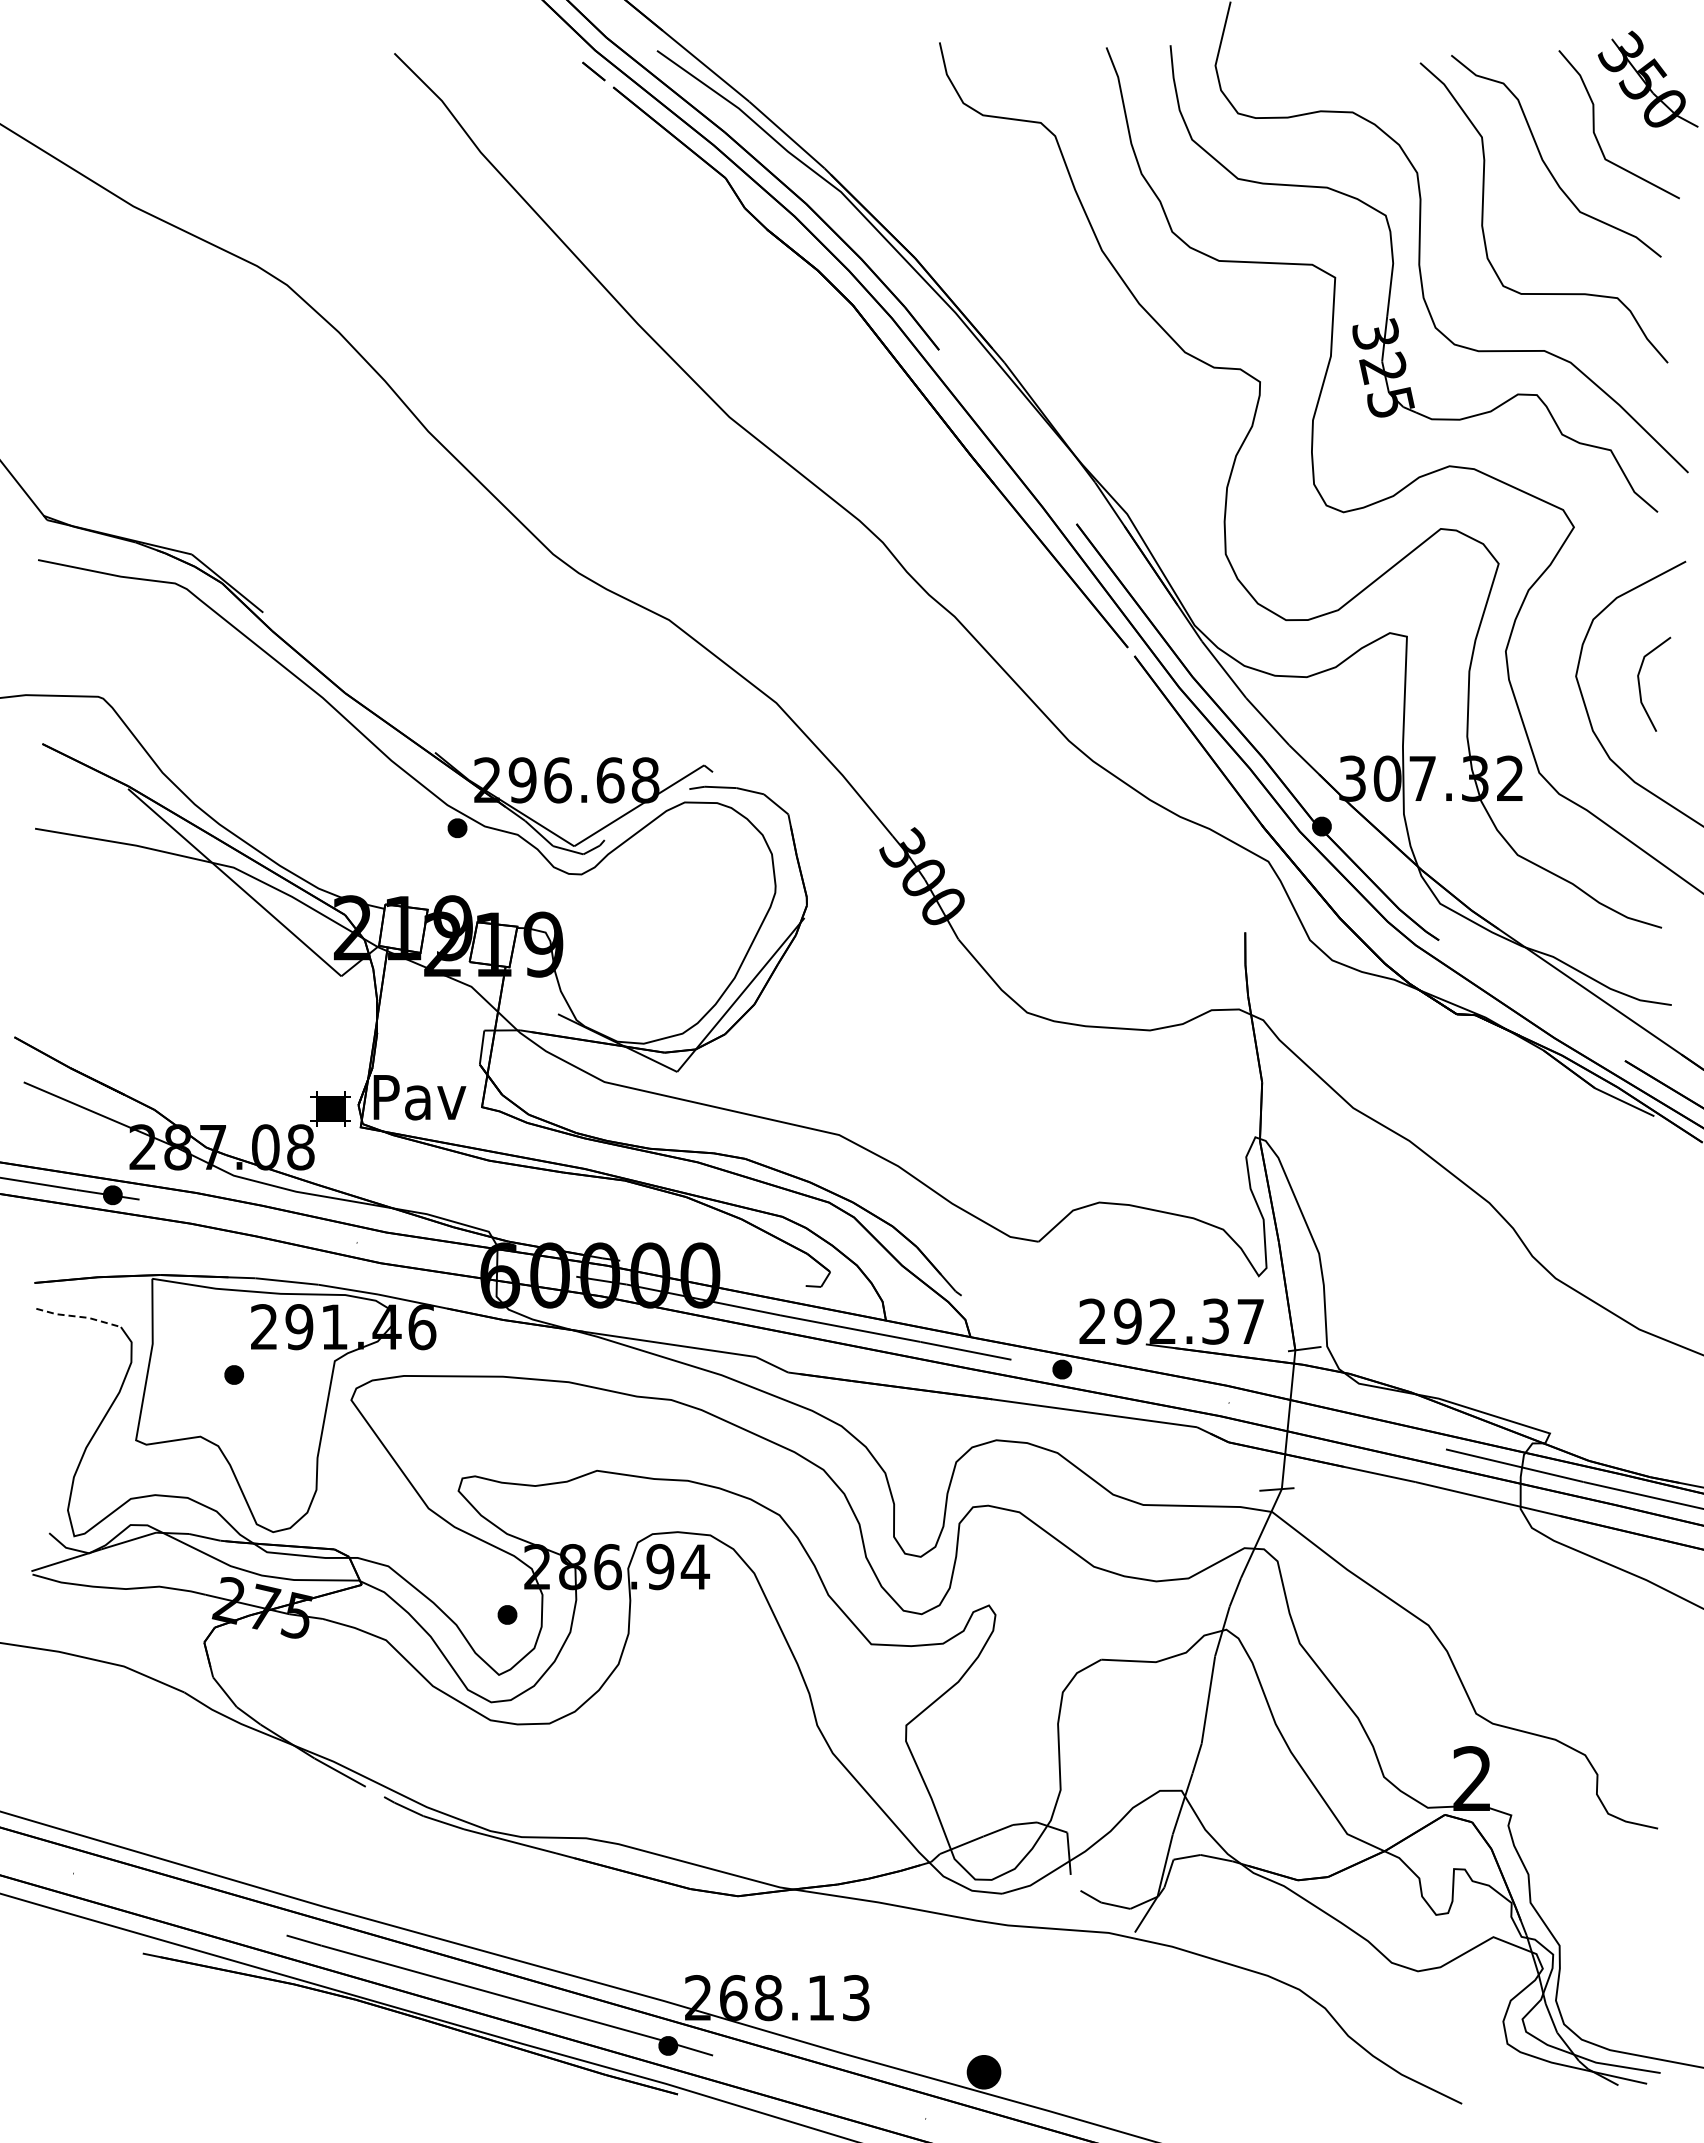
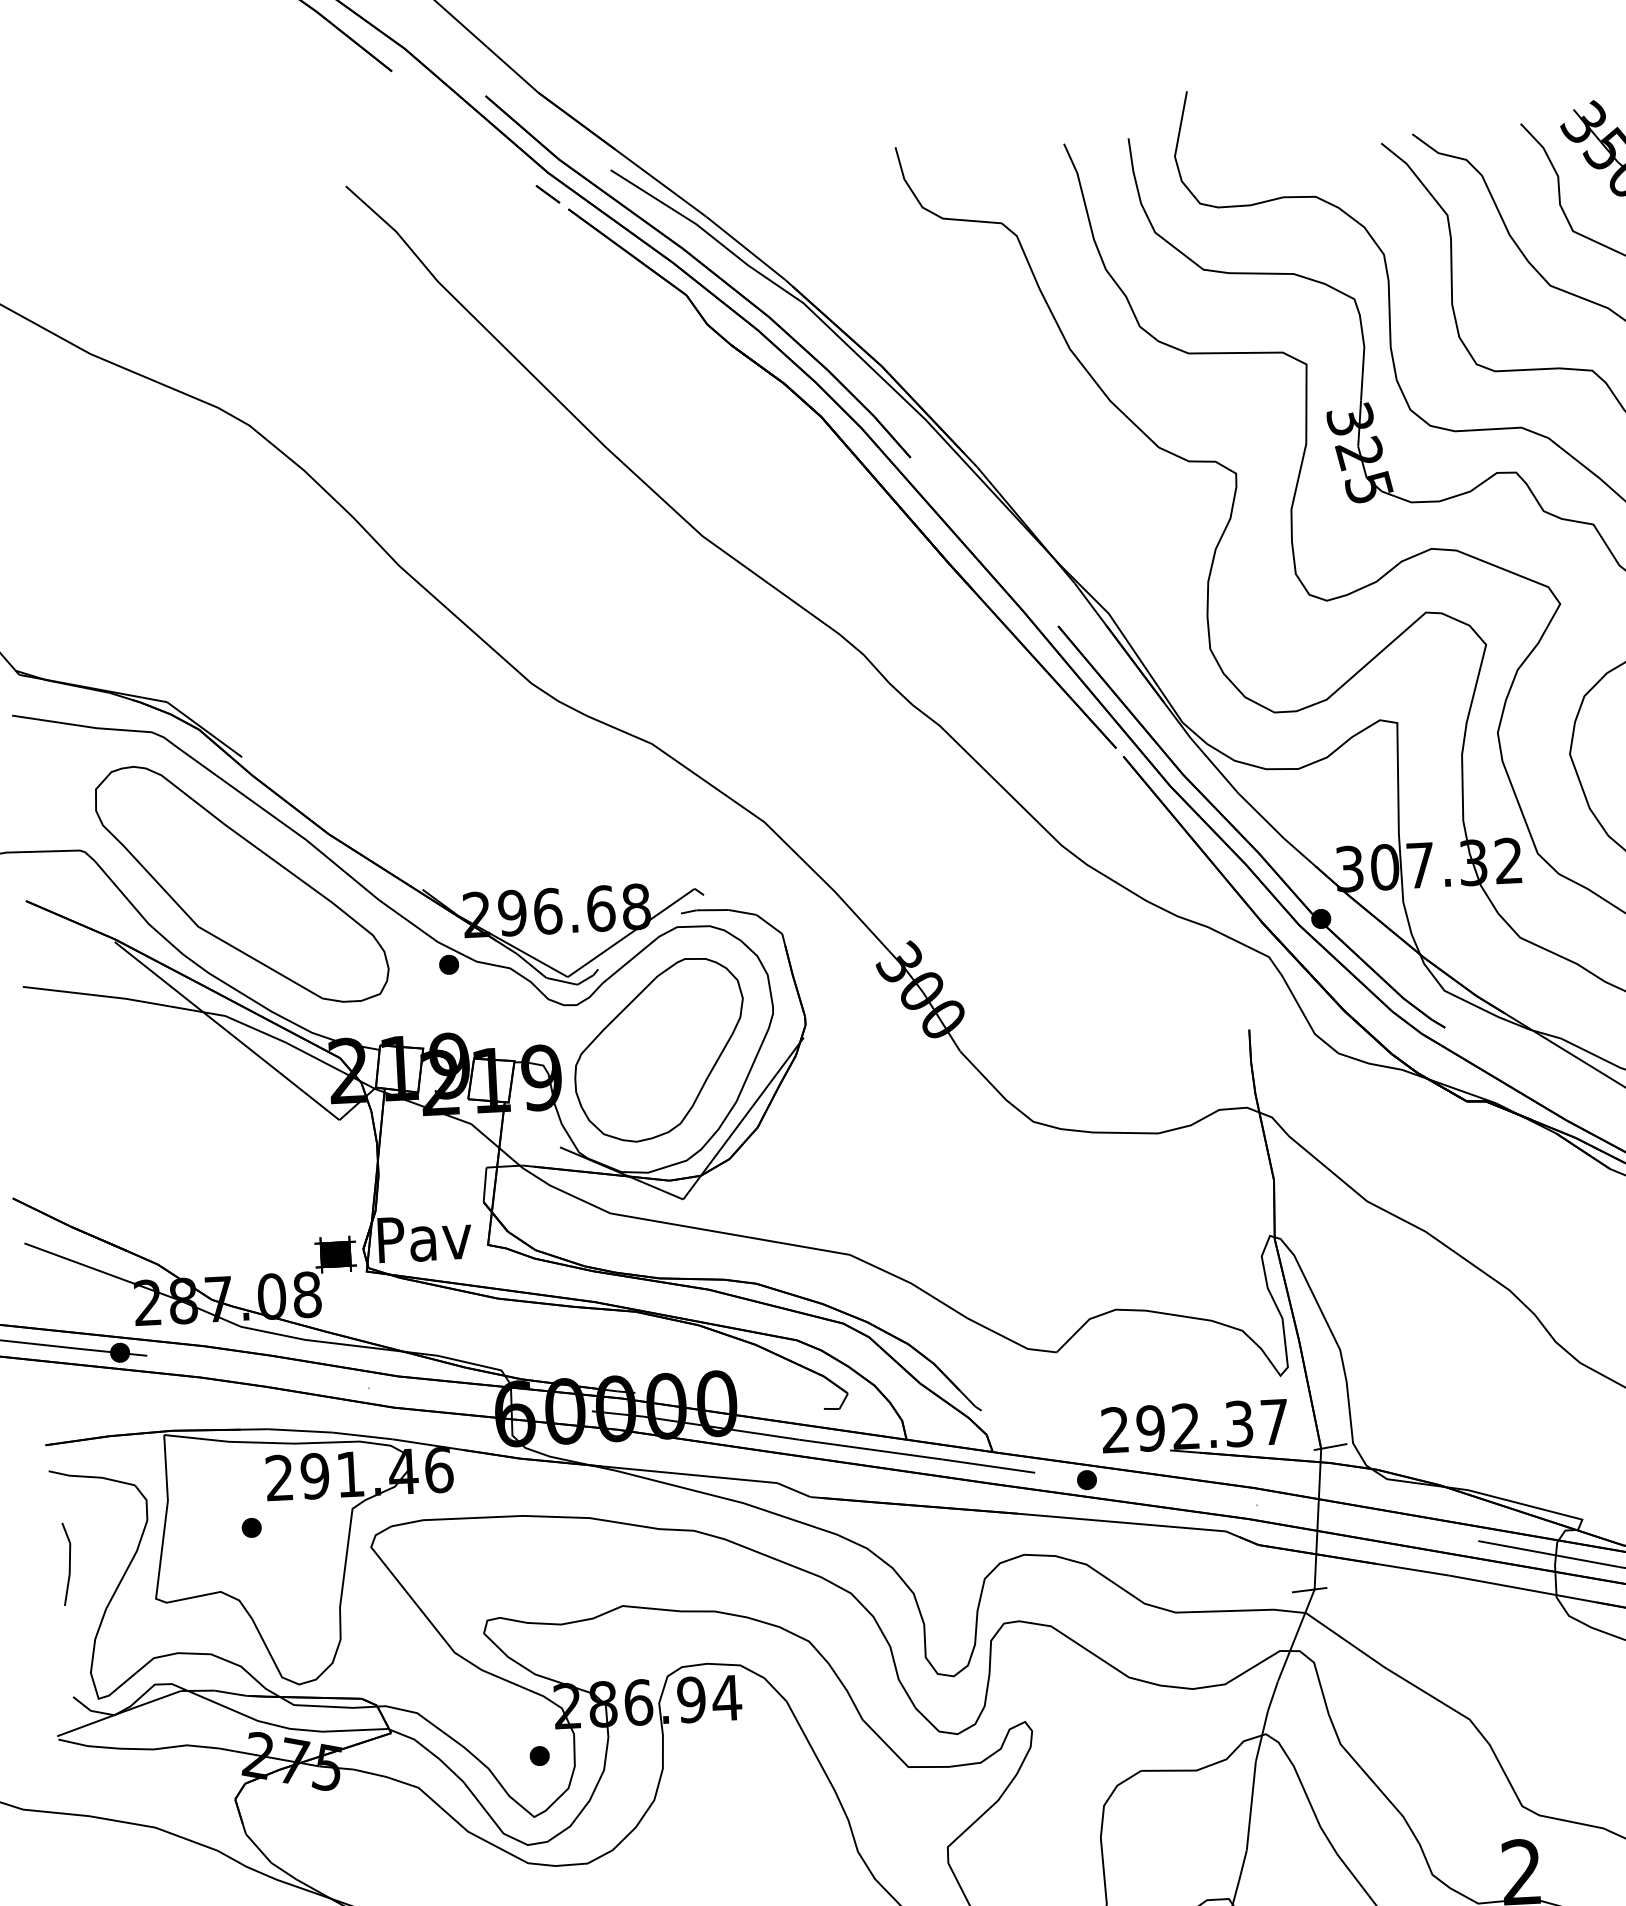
part: (256, 737) -> (241, 883), added
part: (661, 923) -> (659, 1050), added
line: (78, 1316) -> (91, 1476), dashed -> solid
line: (51, 1401) -> (68, 1563), added

